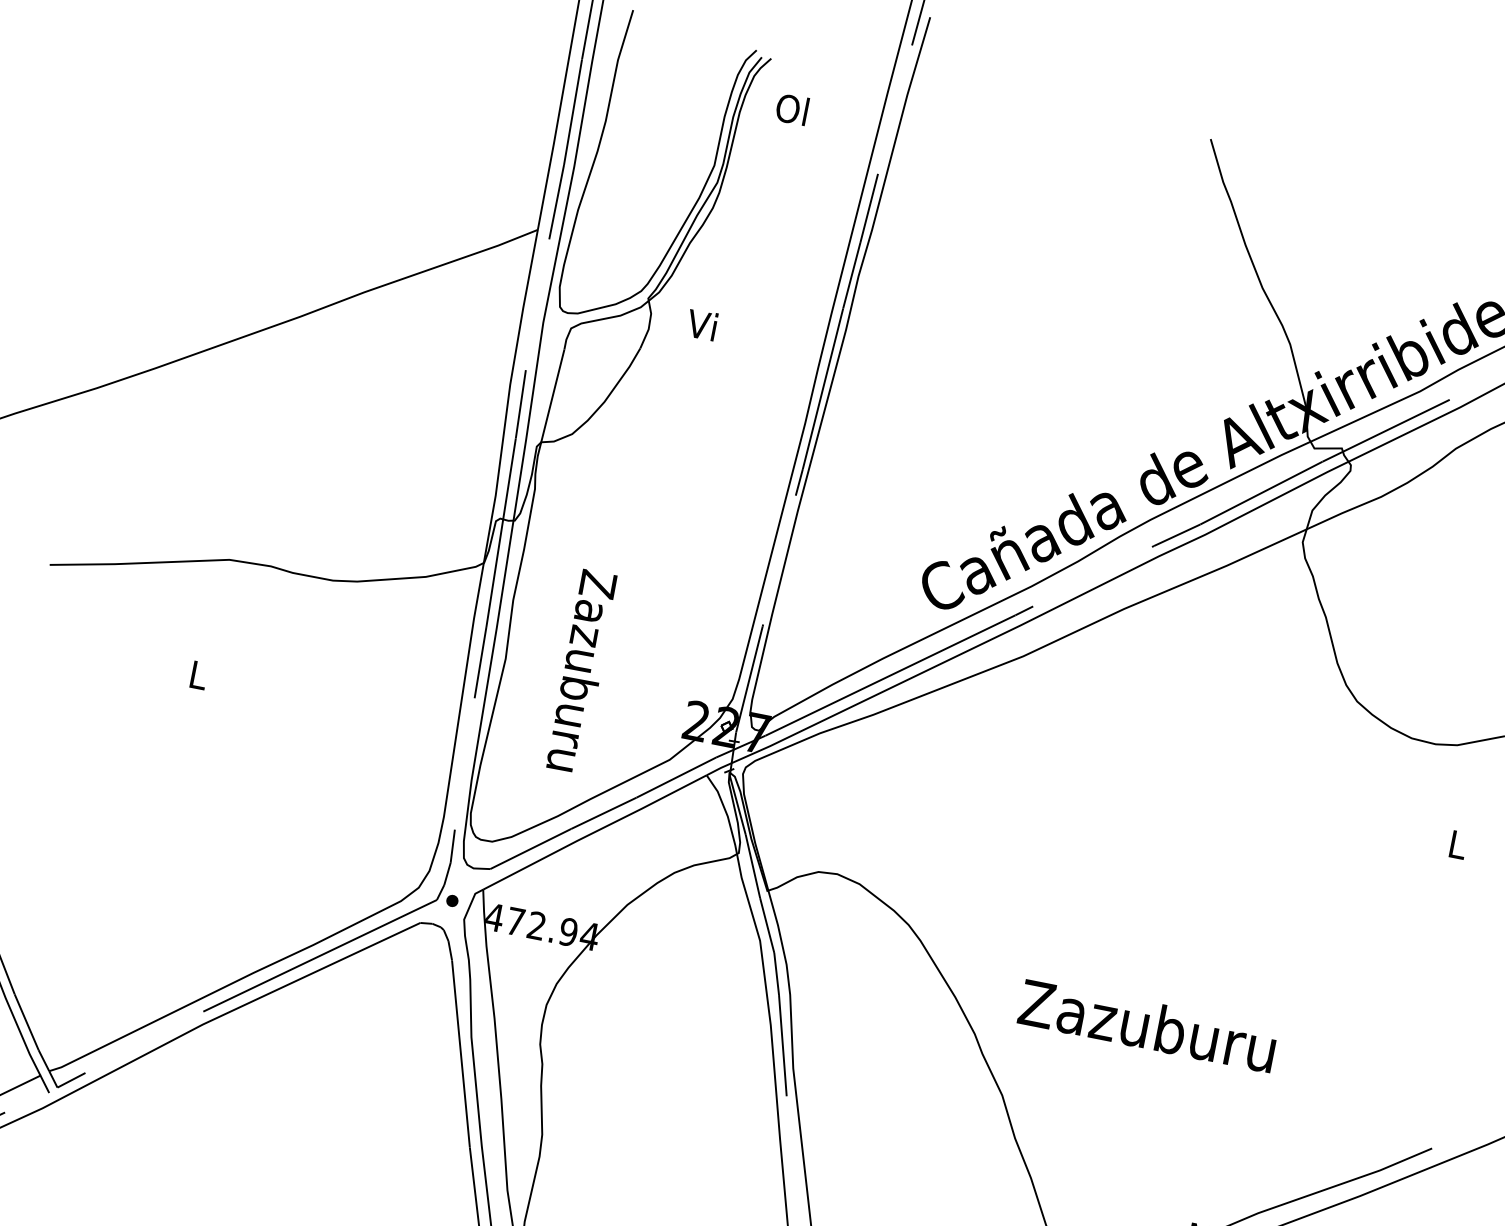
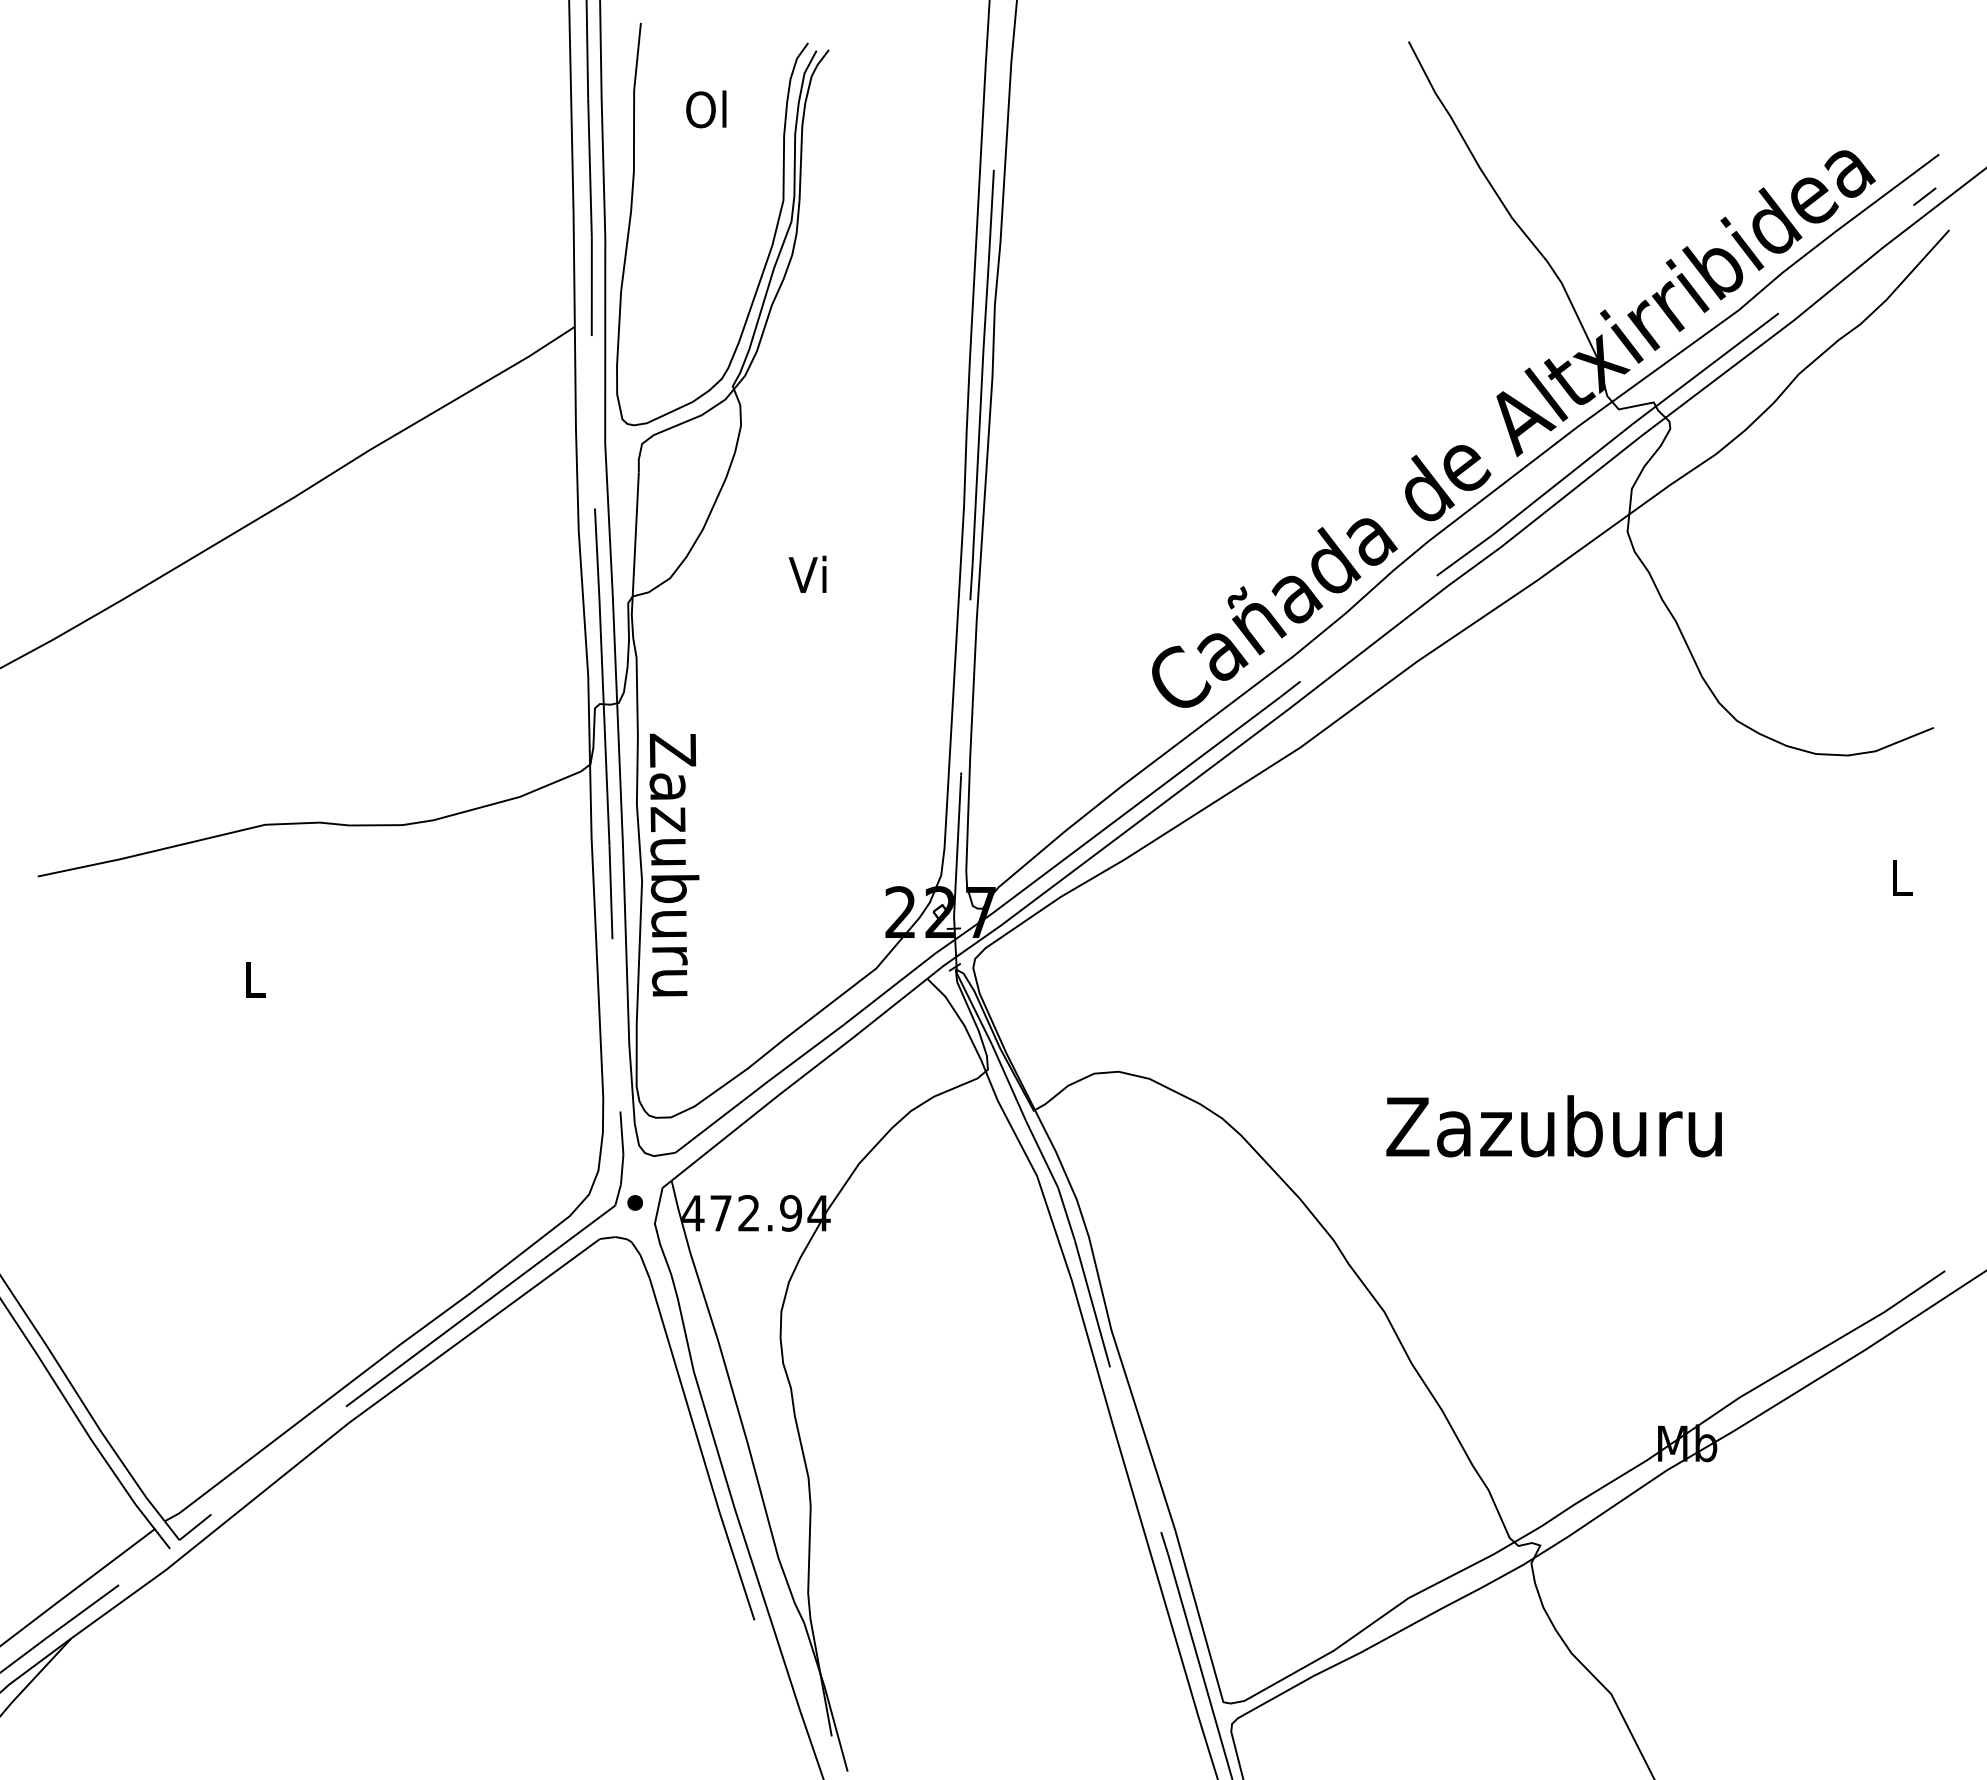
text: (792, 109) -> (706, 109), moved
text: (701, 324) -> (807, 573), moved
text: (582, 671) -> (674, 864), moved
text: (1147, 1025) -> (1553, 1126), moved

